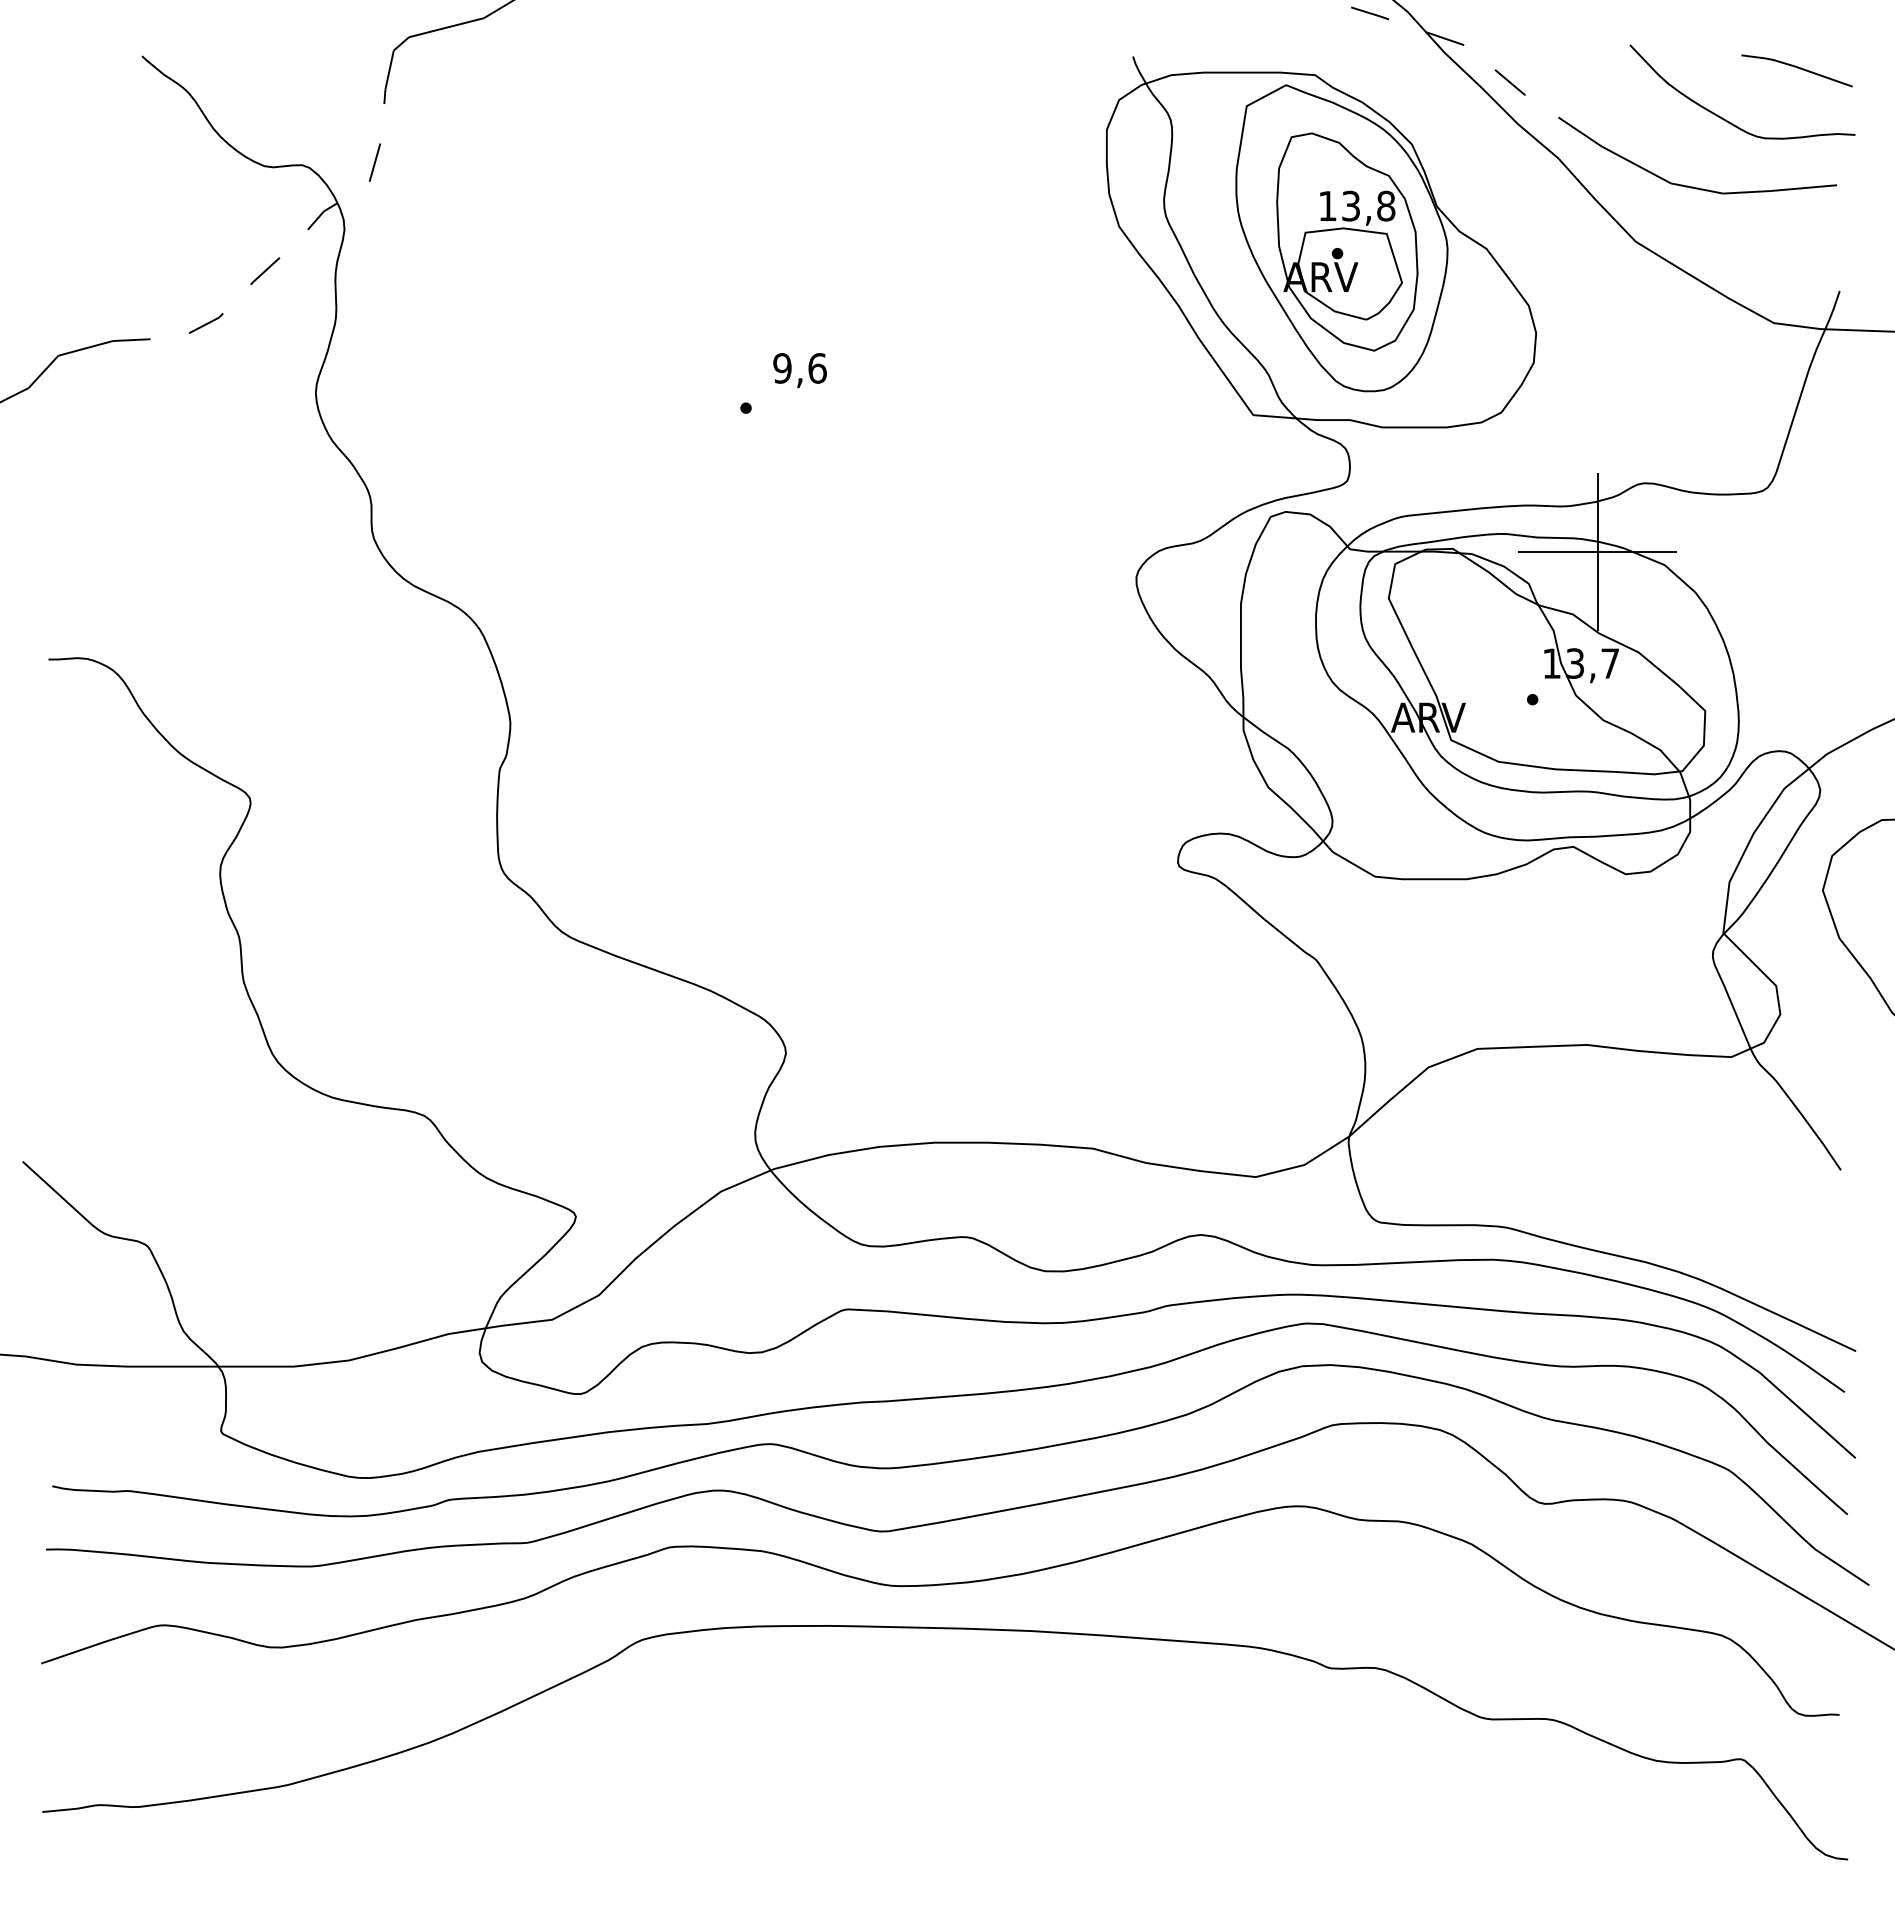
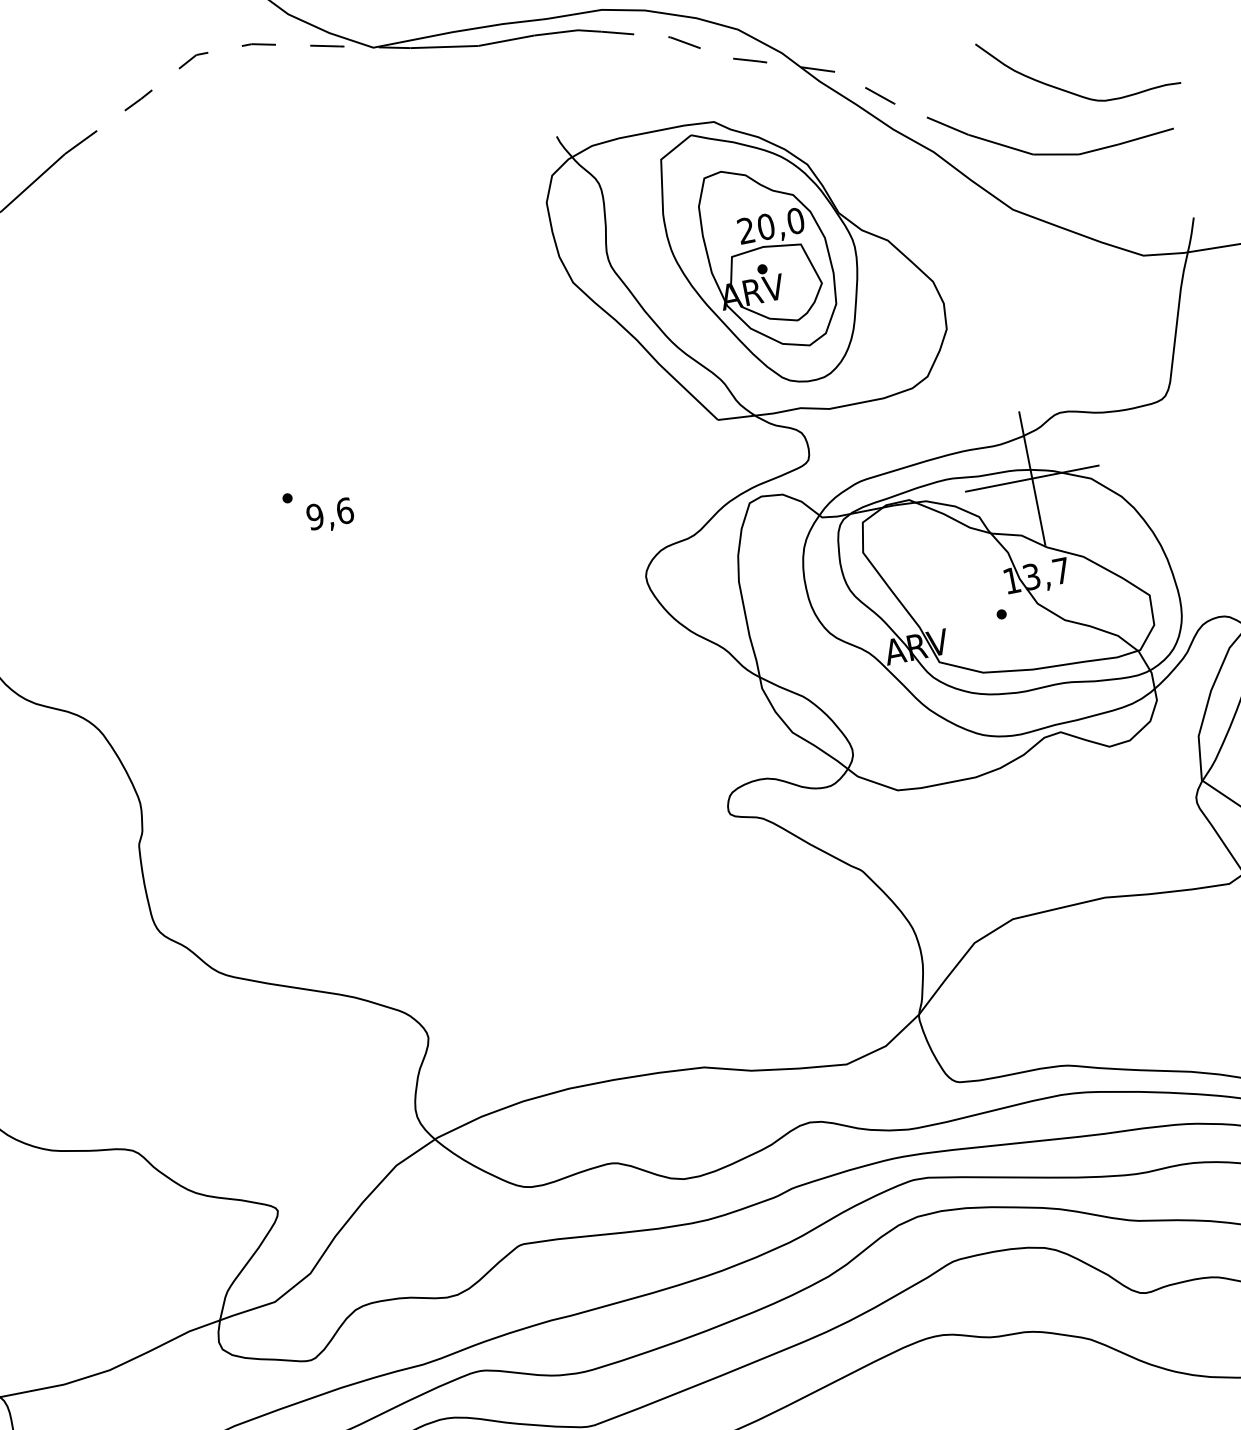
line: (1797, 68) -> (1121, 36), removed
text: (1356, 205) -> (770, 225), 13,8 -> 20,0
text: (799, 370) -> (330, 515), moved

